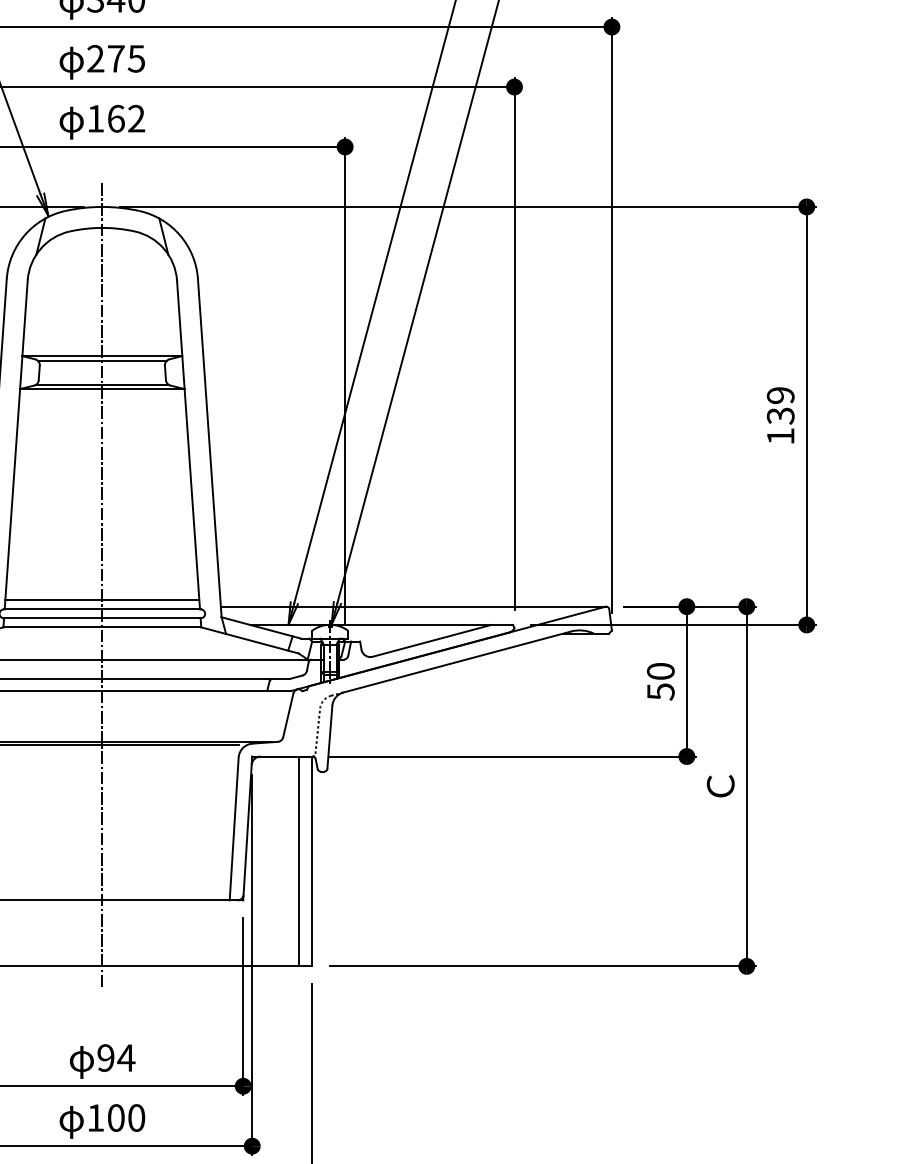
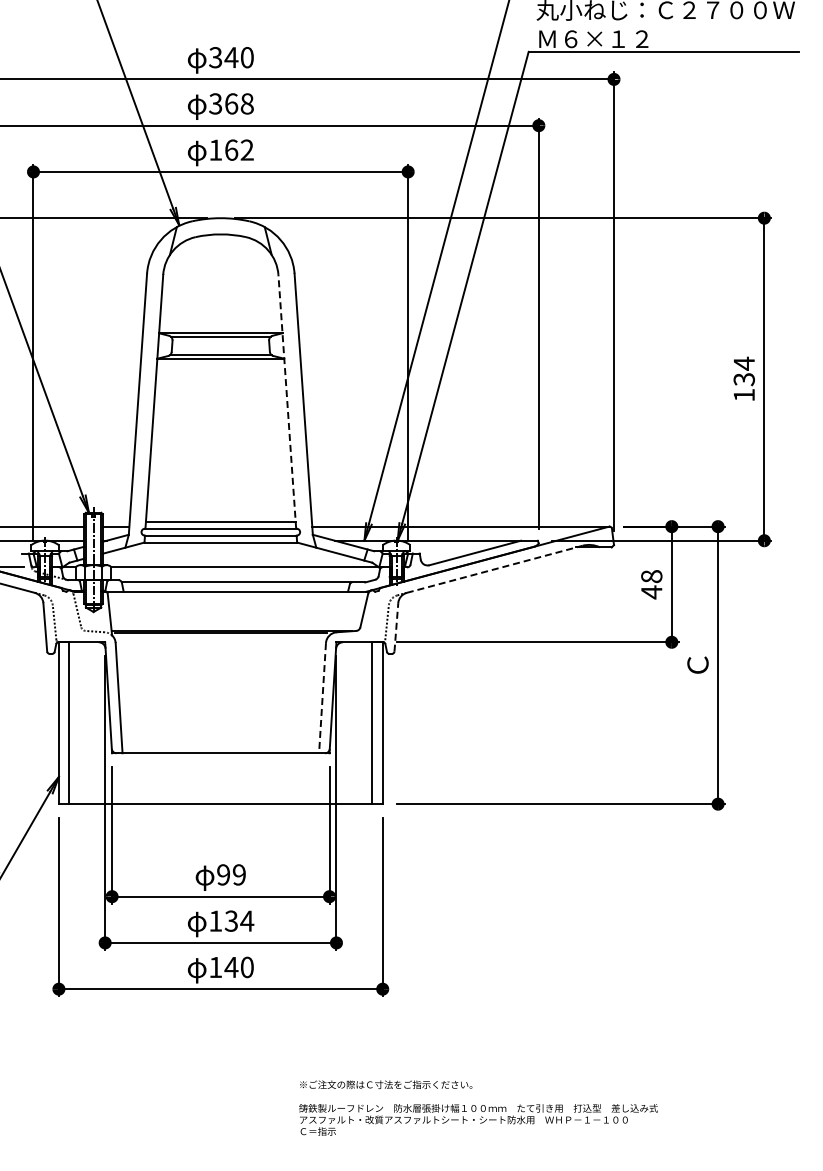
text: (116, 58) -> (231, 103), 275 -> 368
text: (779, 395) -> (743, 363), 139 -> 134
line: (188, 444) -> (287, 401), solid -> dashed
line: (101, 585) -> (220, 510), removed
line: (457, 662) -> (494, 569), solid -> dashed
text: (660, 681) -> (651, 584), 50 -> 48
line: (330, 736) -> (396, 626), solid -> dashed
line: (234, 829) -> (322, 698), solid -> dashed
text: (126, 1057) -> (239, 874), 94 -> 99
text: (126, 1117) -> (239, 920), 100 -> 134

